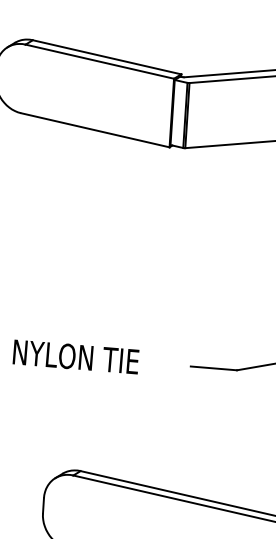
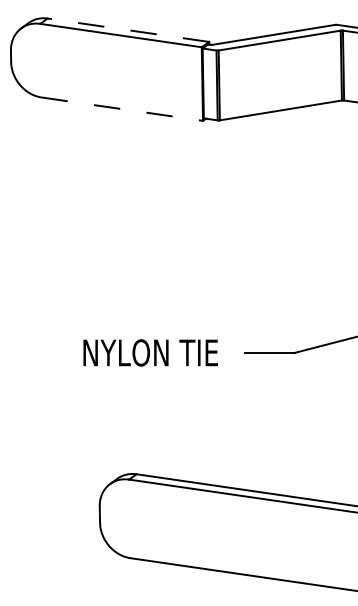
line: (107, 57) -> (128, 30), solid -> dashed
line: (95, 130) -> (122, 109), solid -> dashed
text: (75, 356) -> (150, 352), moved

